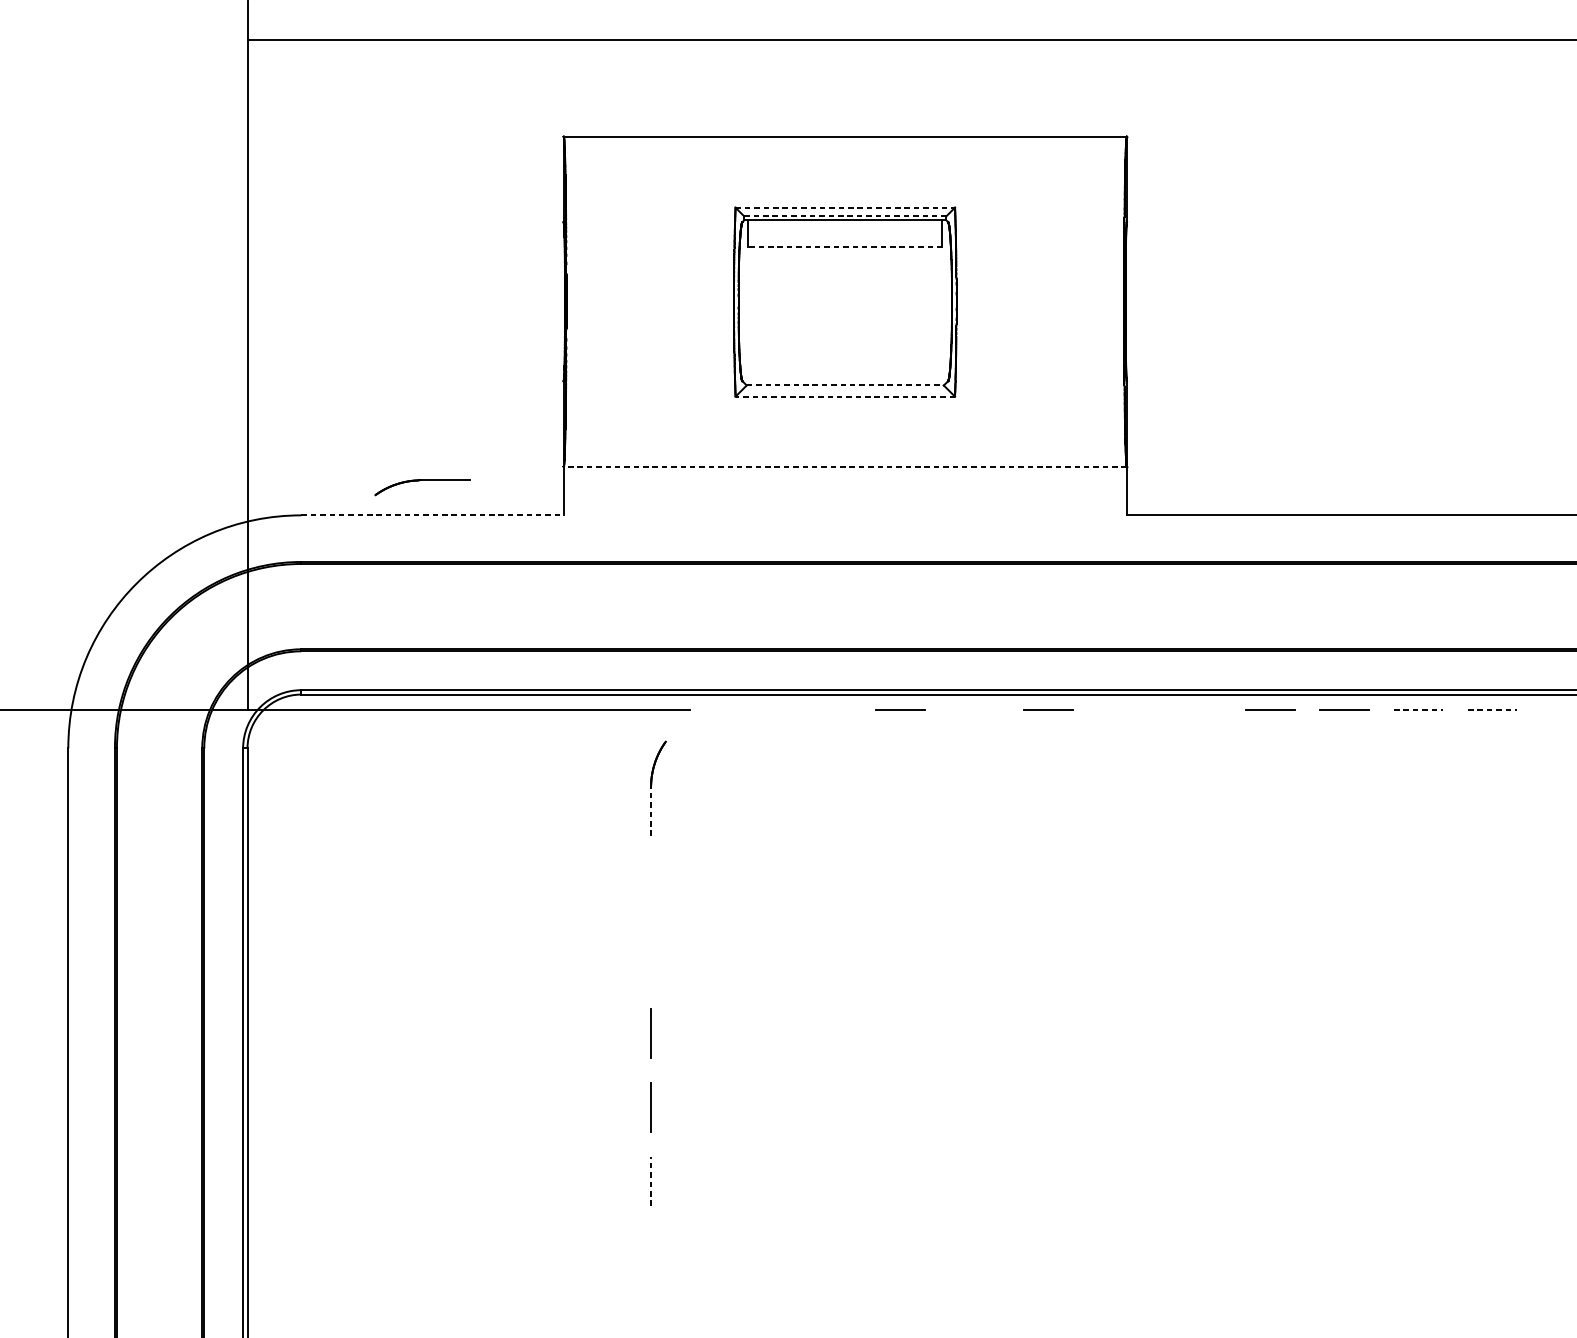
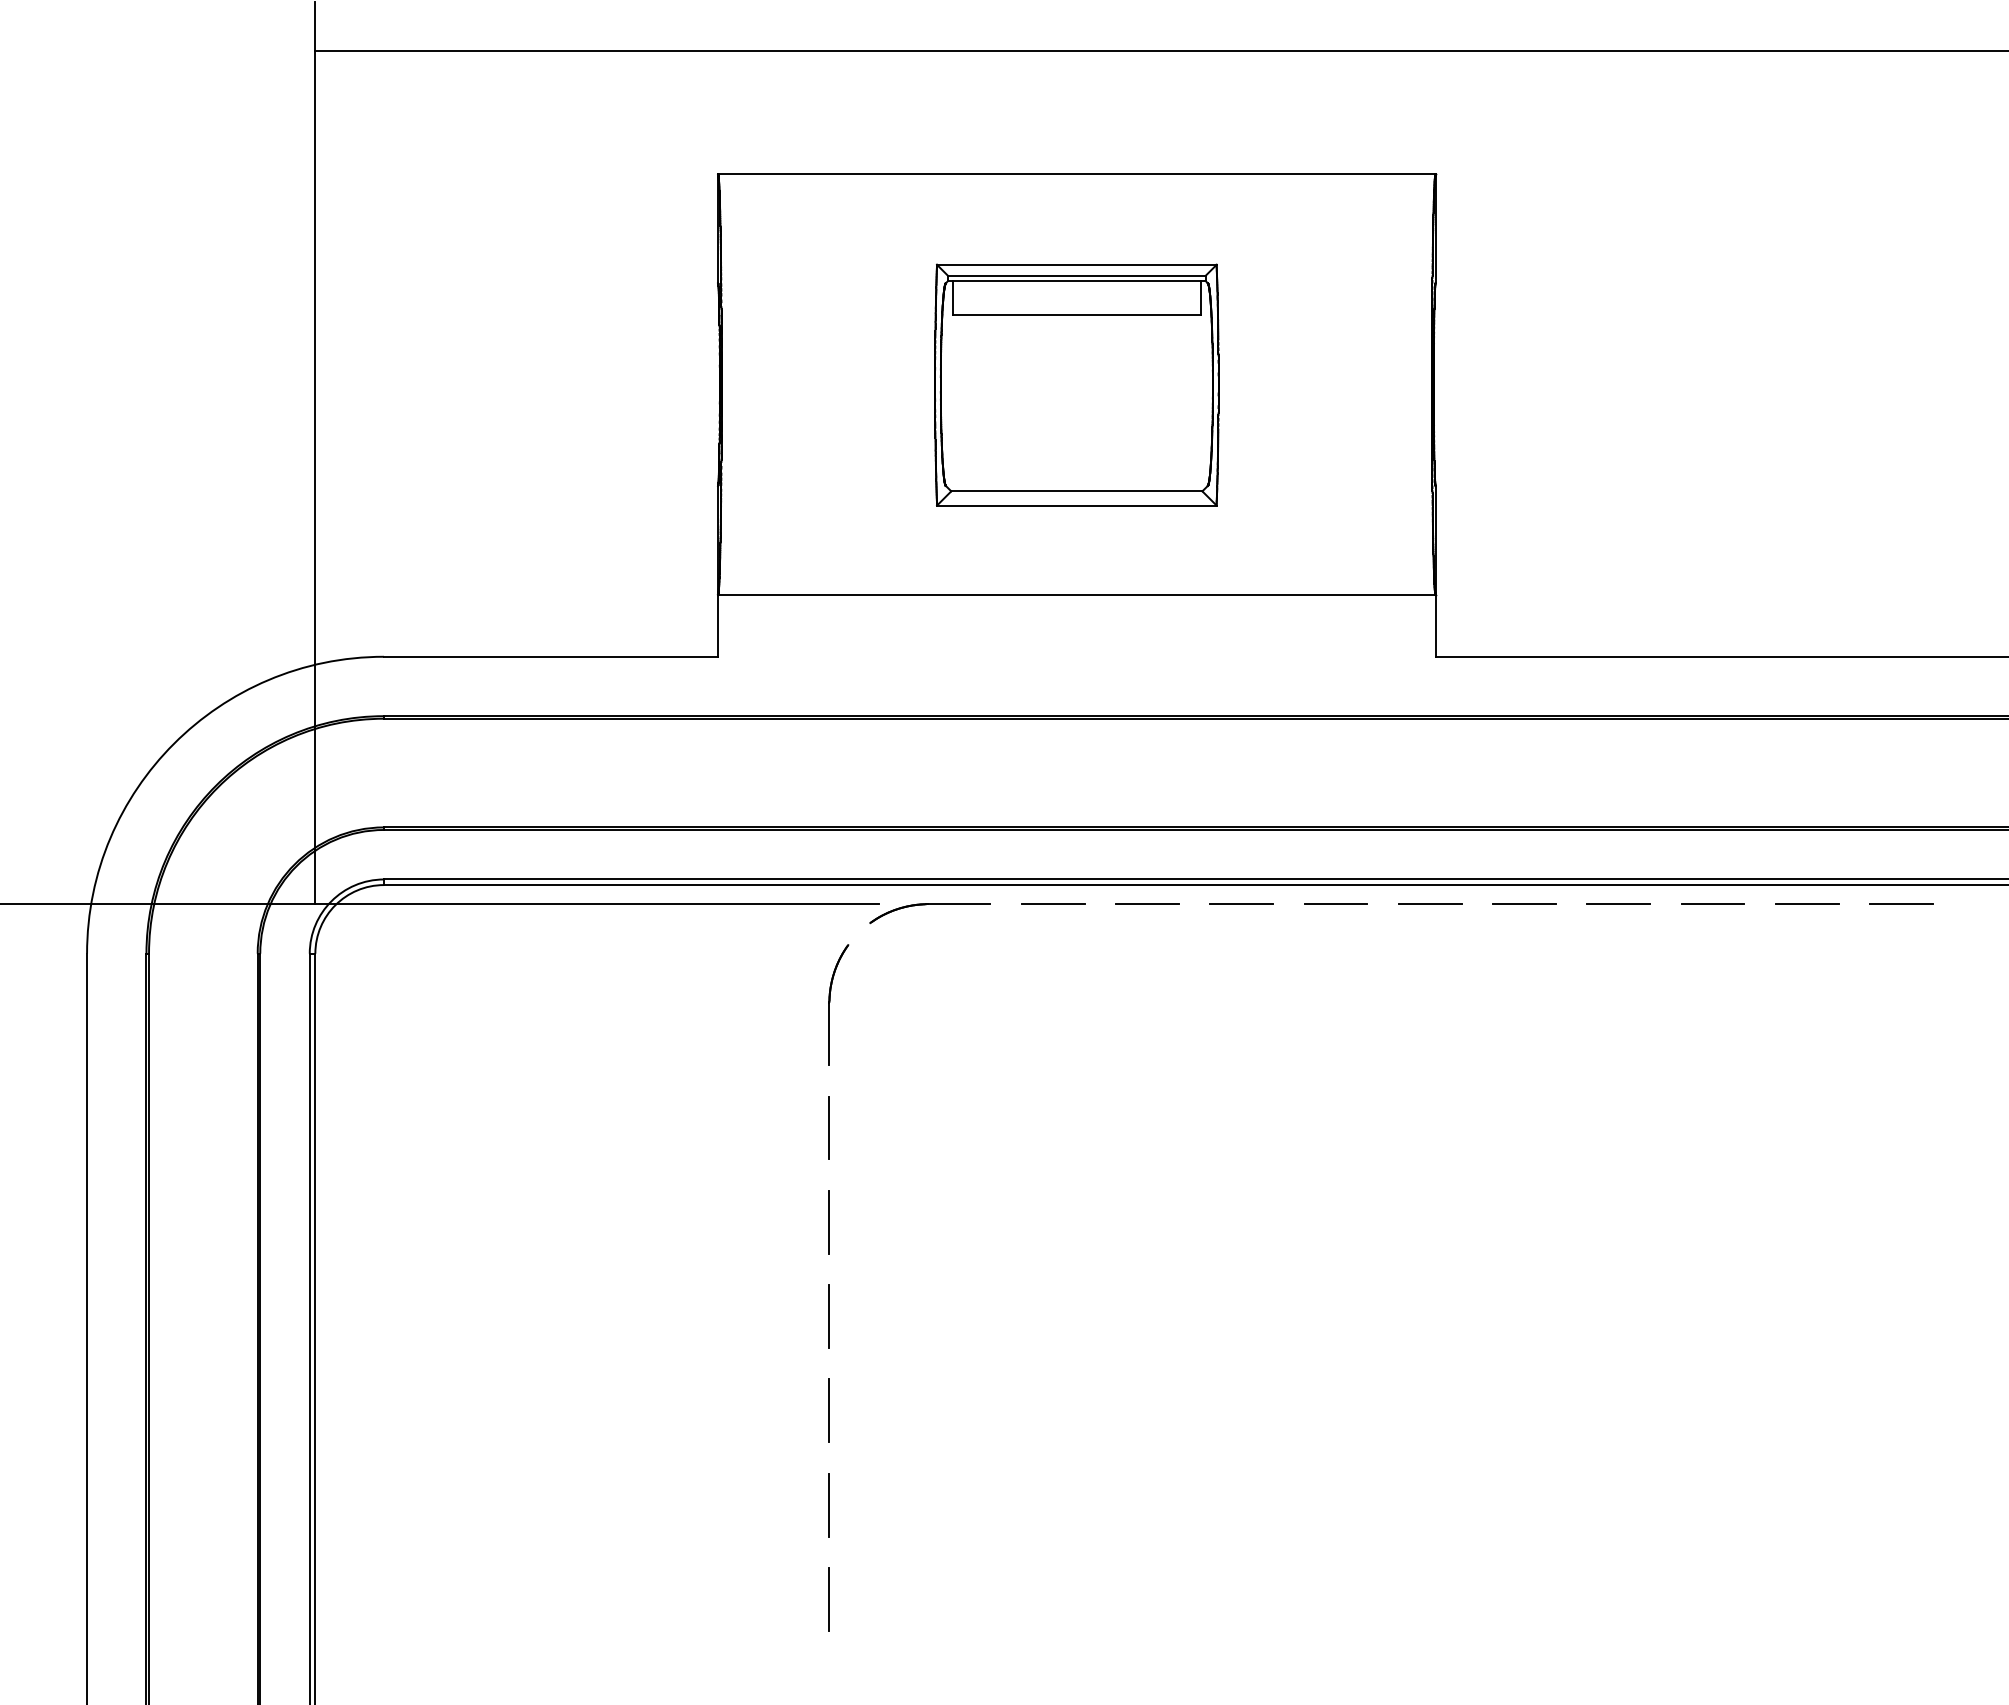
line: (845, 207) -> (1076, 264), dashed -> solid
line: (845, 216) -> (1076, 275), dashed -> solid
line: (845, 247) -> (1076, 315), dashed -> solid
line: (845, 385) -> (1076, 491), dashed -> solid
line: (845, 396) -> (1076, 505), dashed -> solid
line: (845, 466) -> (1076, 594), dashed -> solid
part: (419, 481) -> (926, 905), moved
line: (432, 515) -> (551, 656), dashed -> solid
line: (826, 709) -> (1052, 904), added
line: (974, 709) -> (1241, 904), added
line: (1122, 709) -> (1429, 904), added
line: (1196, 709) -> (1524, 903), added
line: (1418, 709) -> (1807, 904), dashed -> solid
line: (1493, 709) -> (1902, 904), dashed -> solid
line: (651, 811) -> (829, 1034), dashed -> solid
line: (651, 884) -> (829, 1127), added
line: (651, 958) -> (829, 1221), added
line: (651, 1180) -> (829, 1504), dashed -> solid
line: (651, 1254) -> (829, 1598), added

